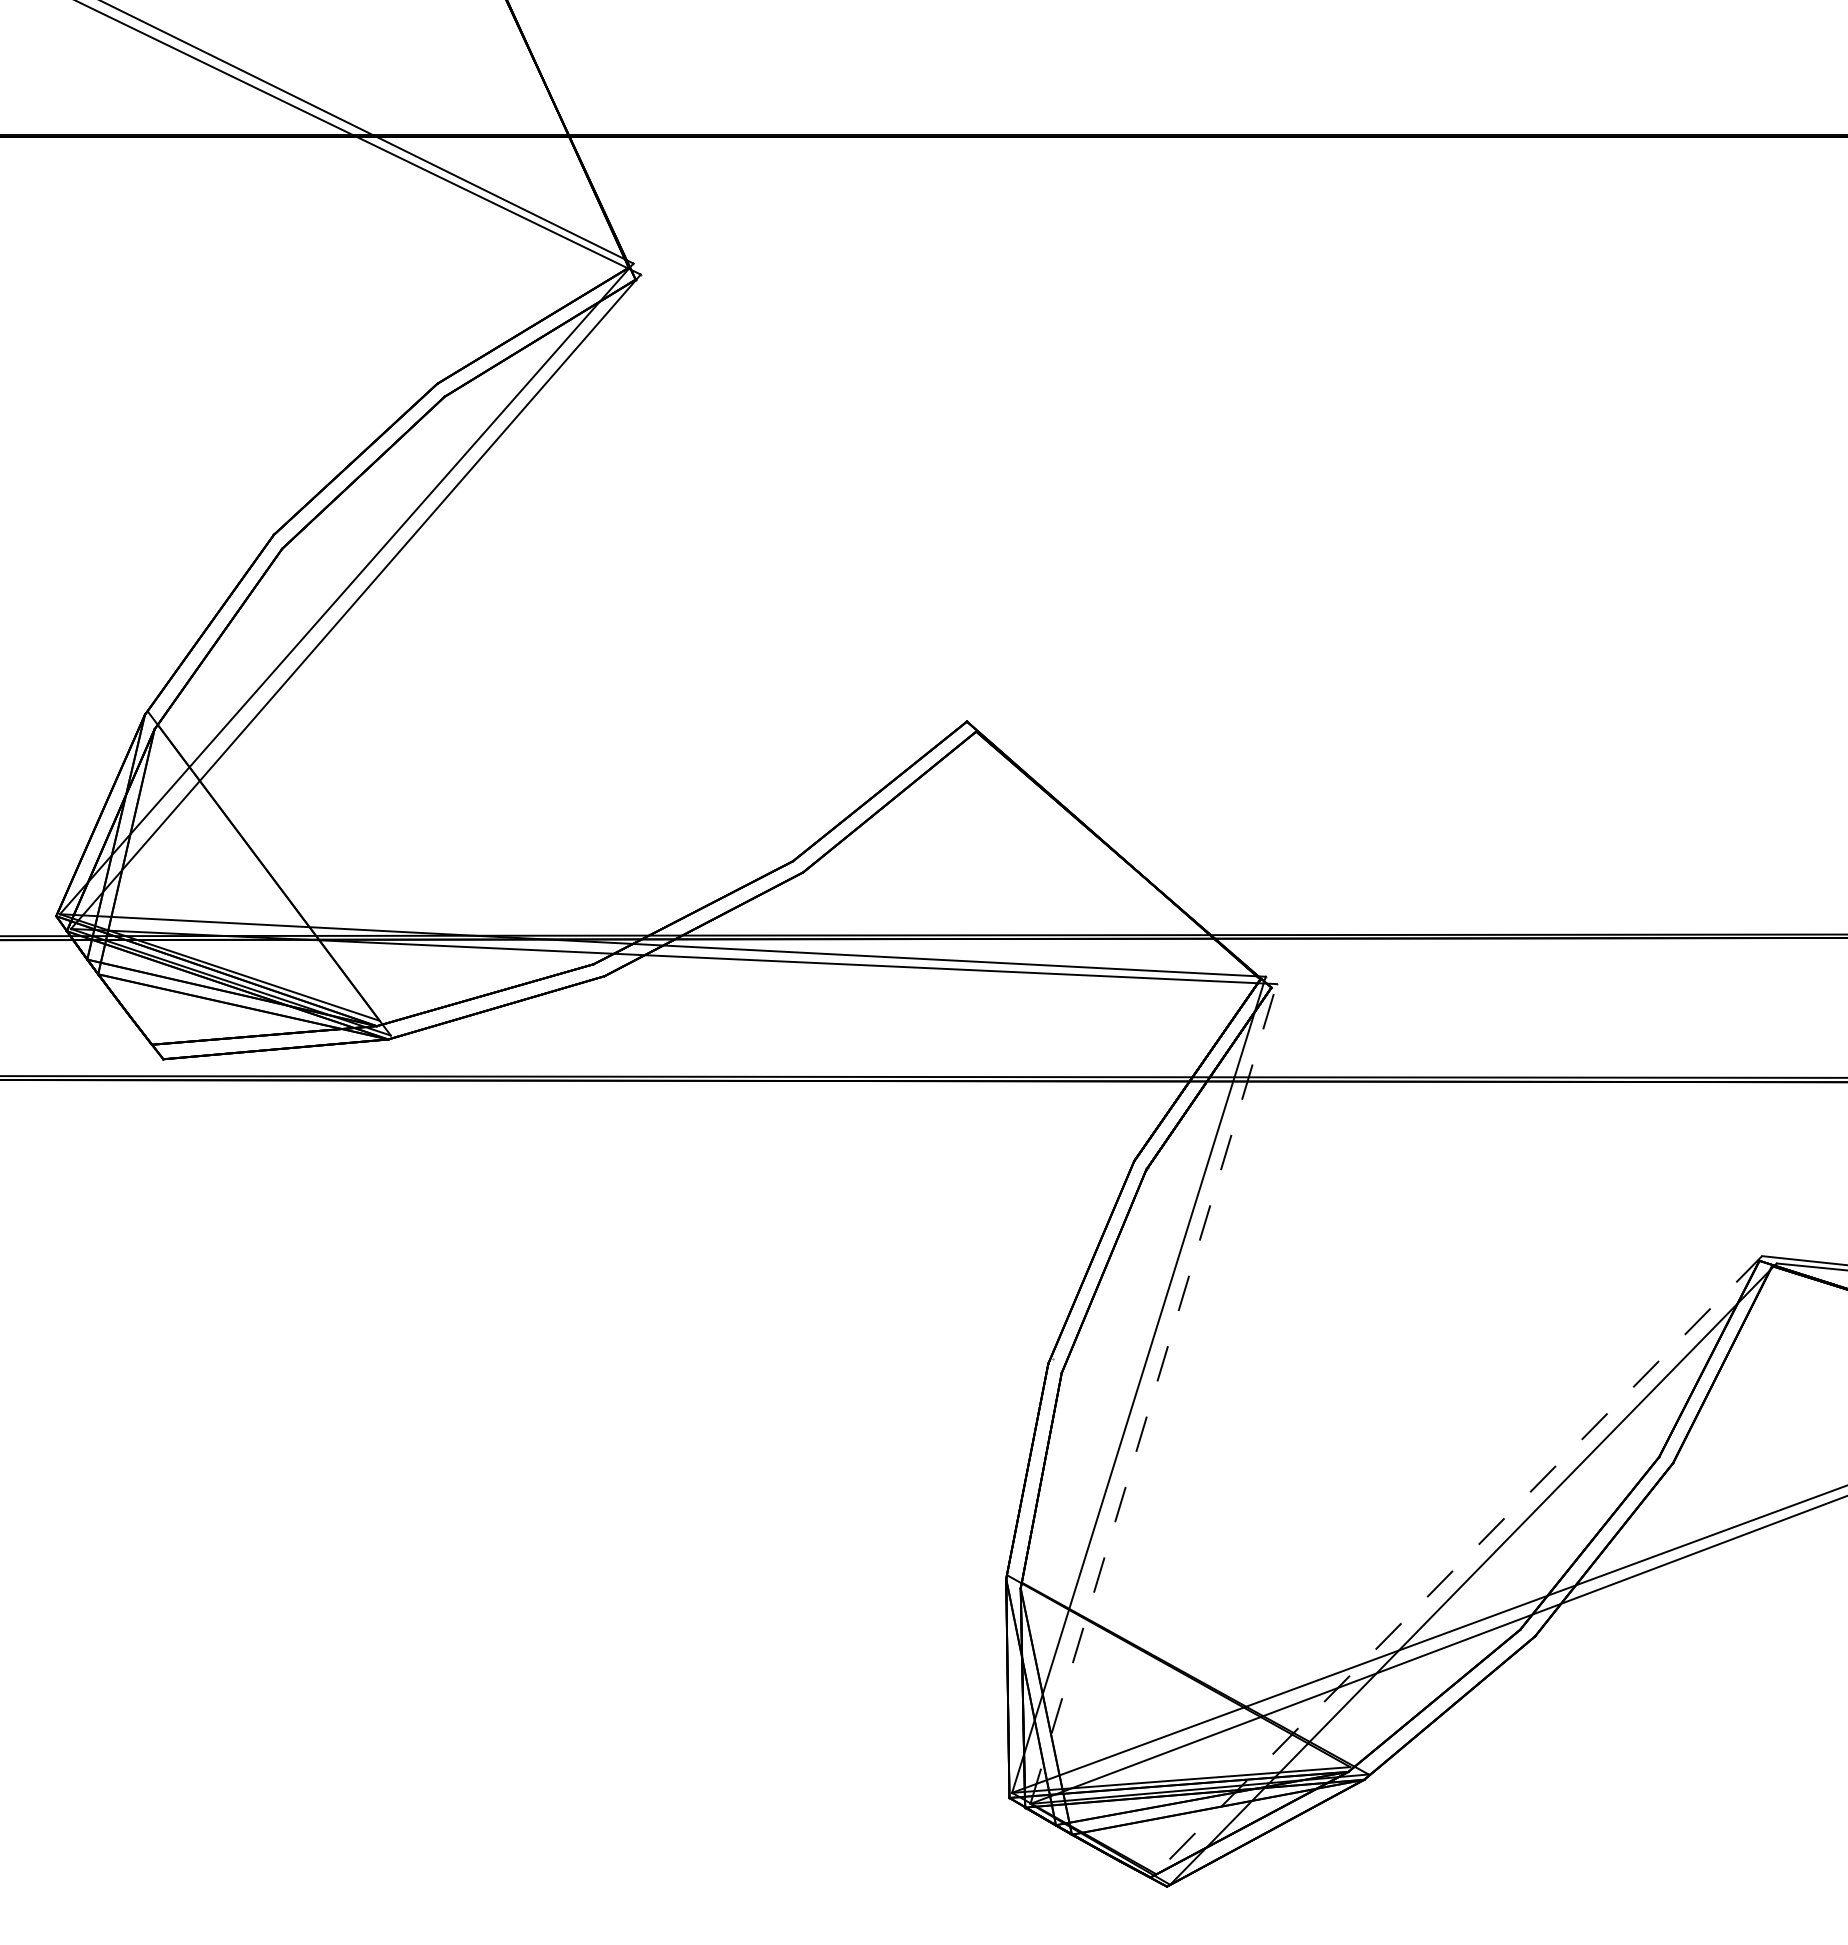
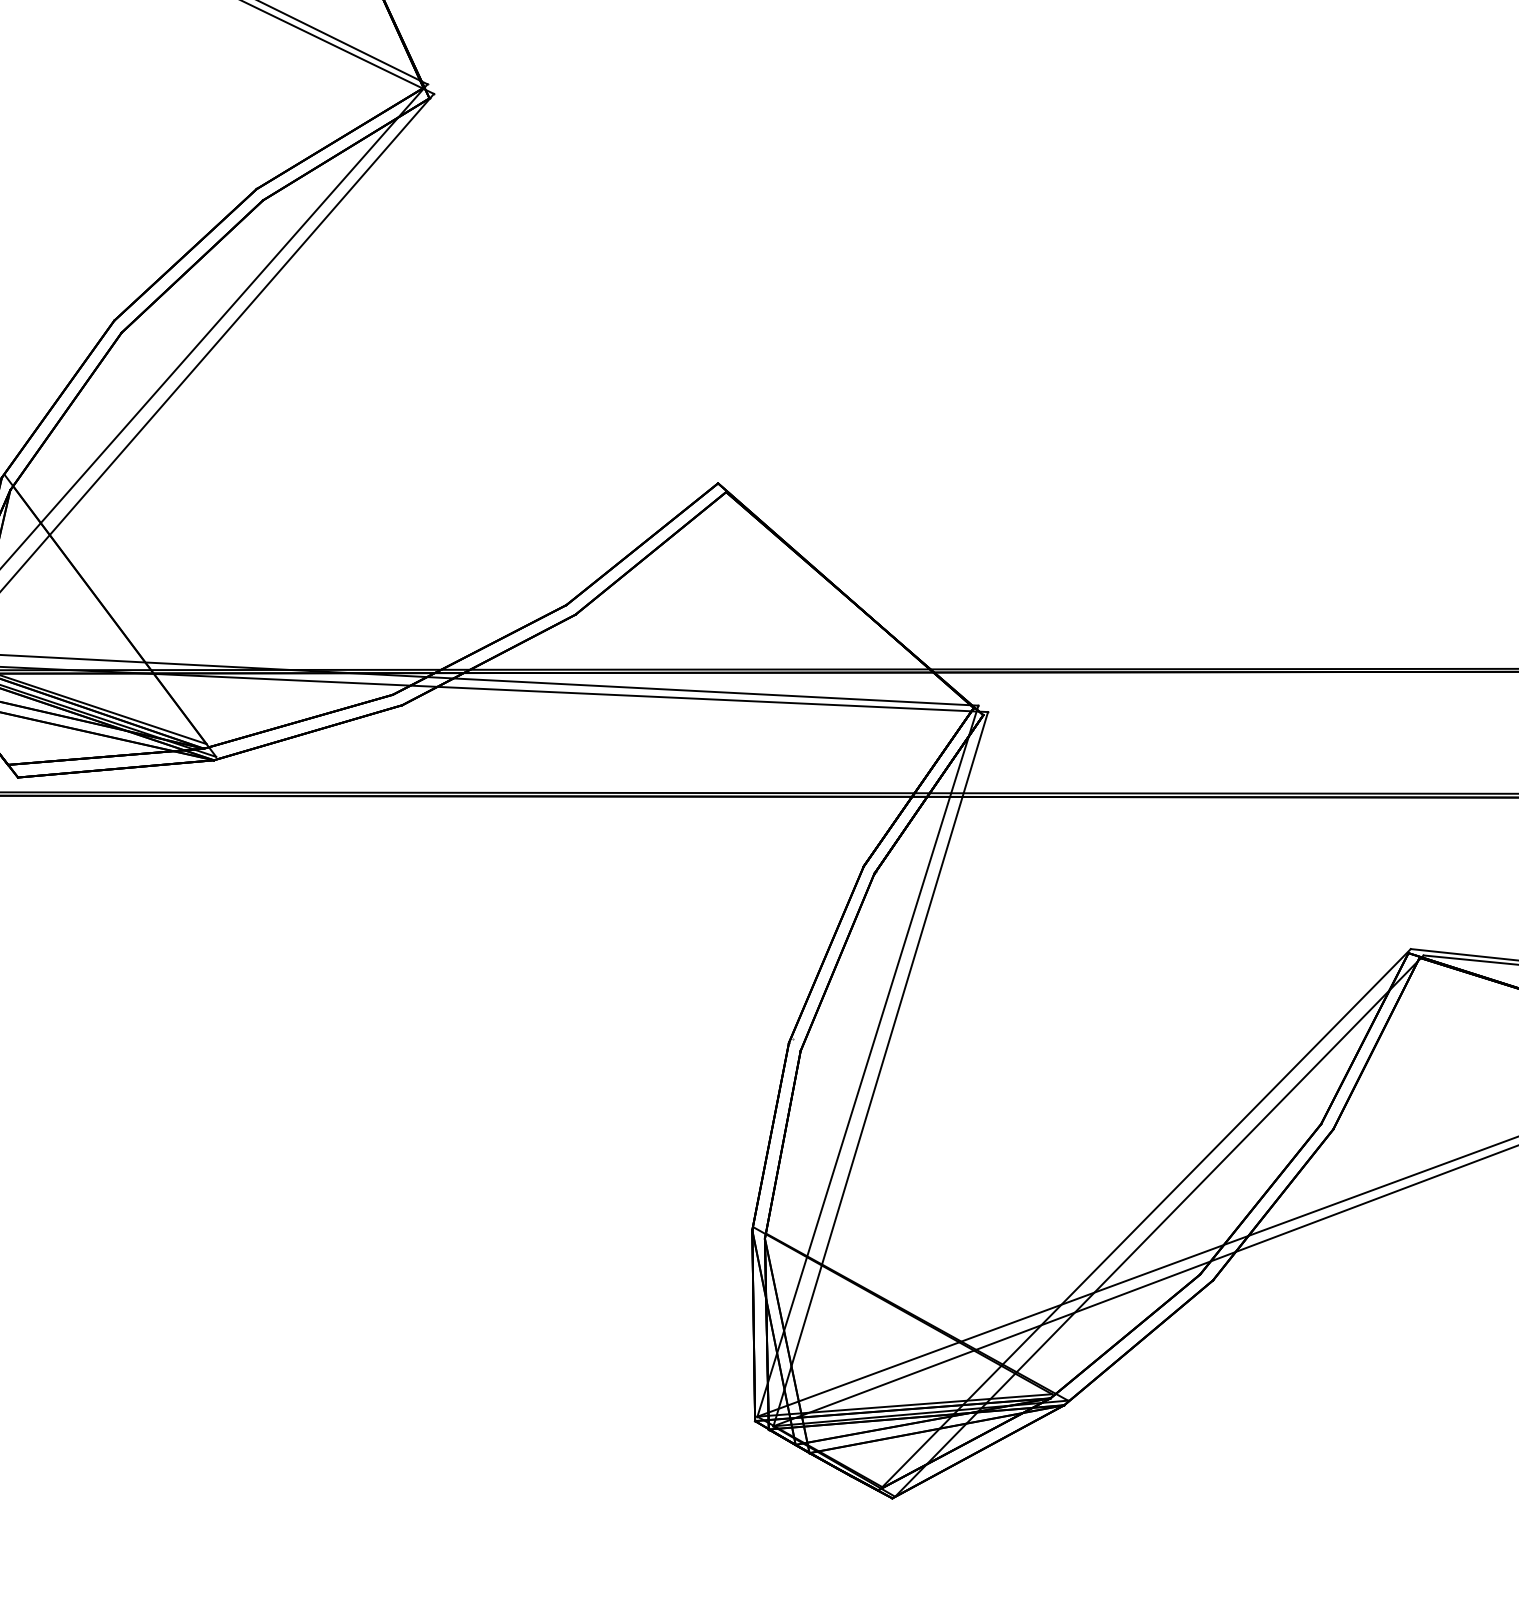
line: (1153, 1393) -> (880, 1068), dashed -> solid
line: (1458, 1564) -> (1146, 1217), dashed -> solid

